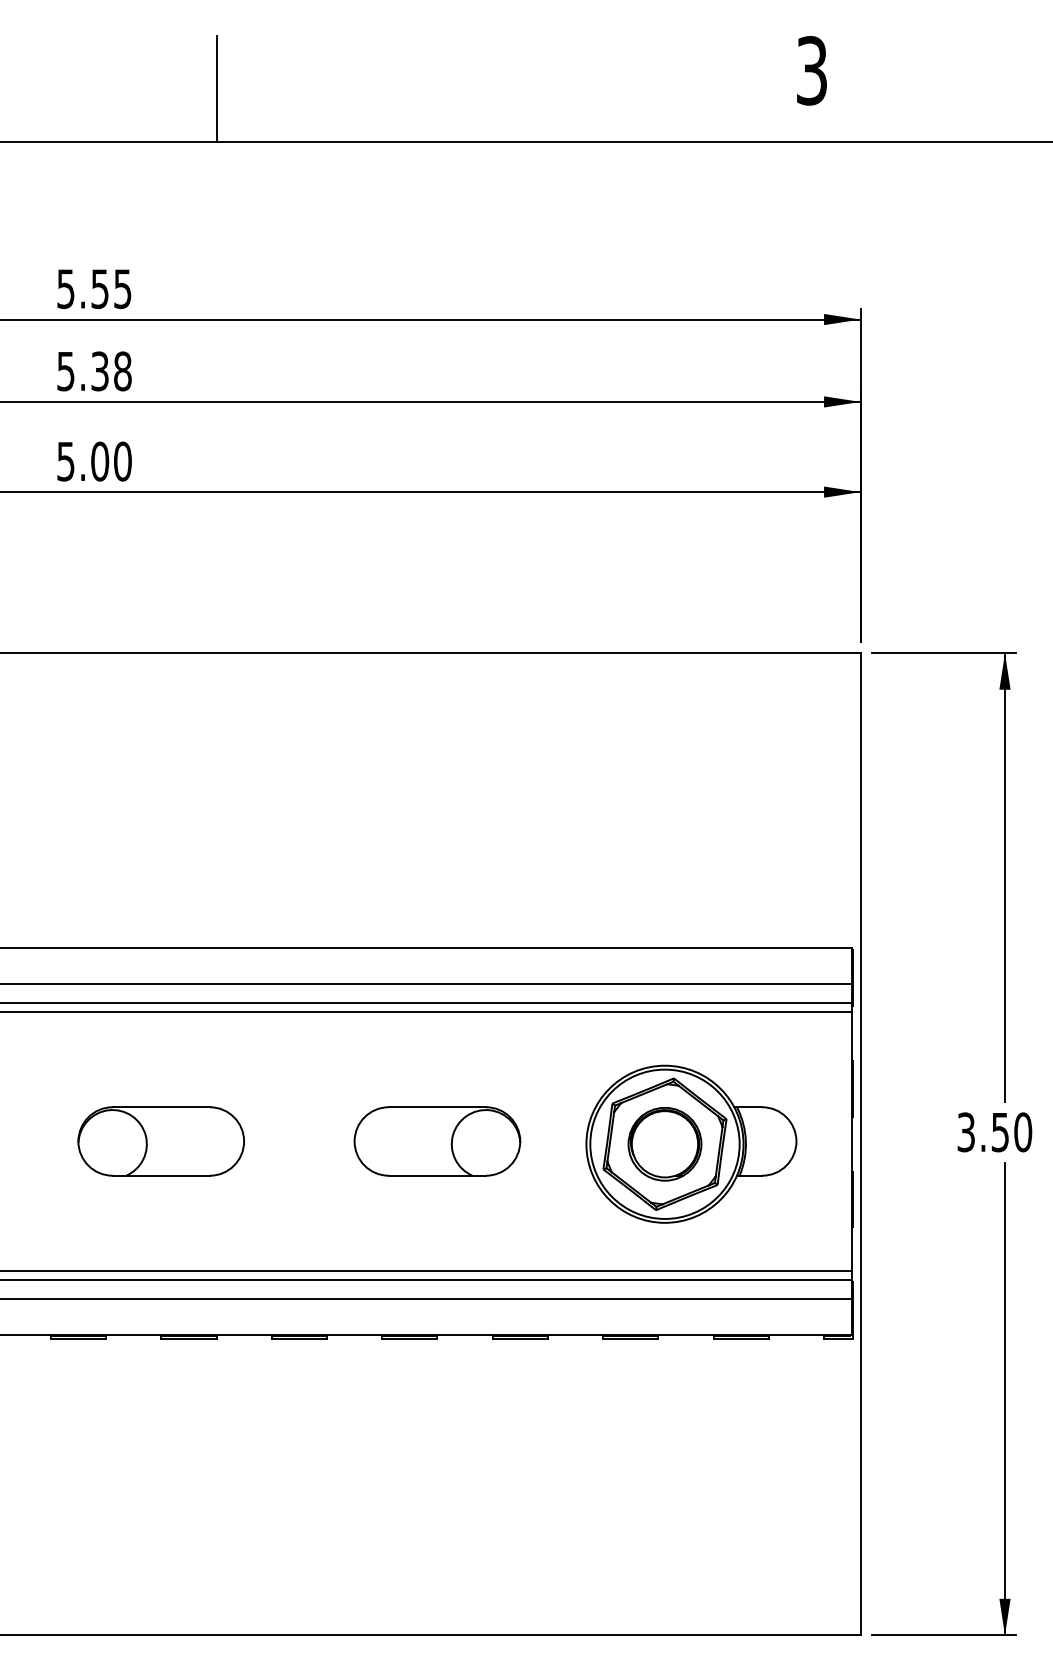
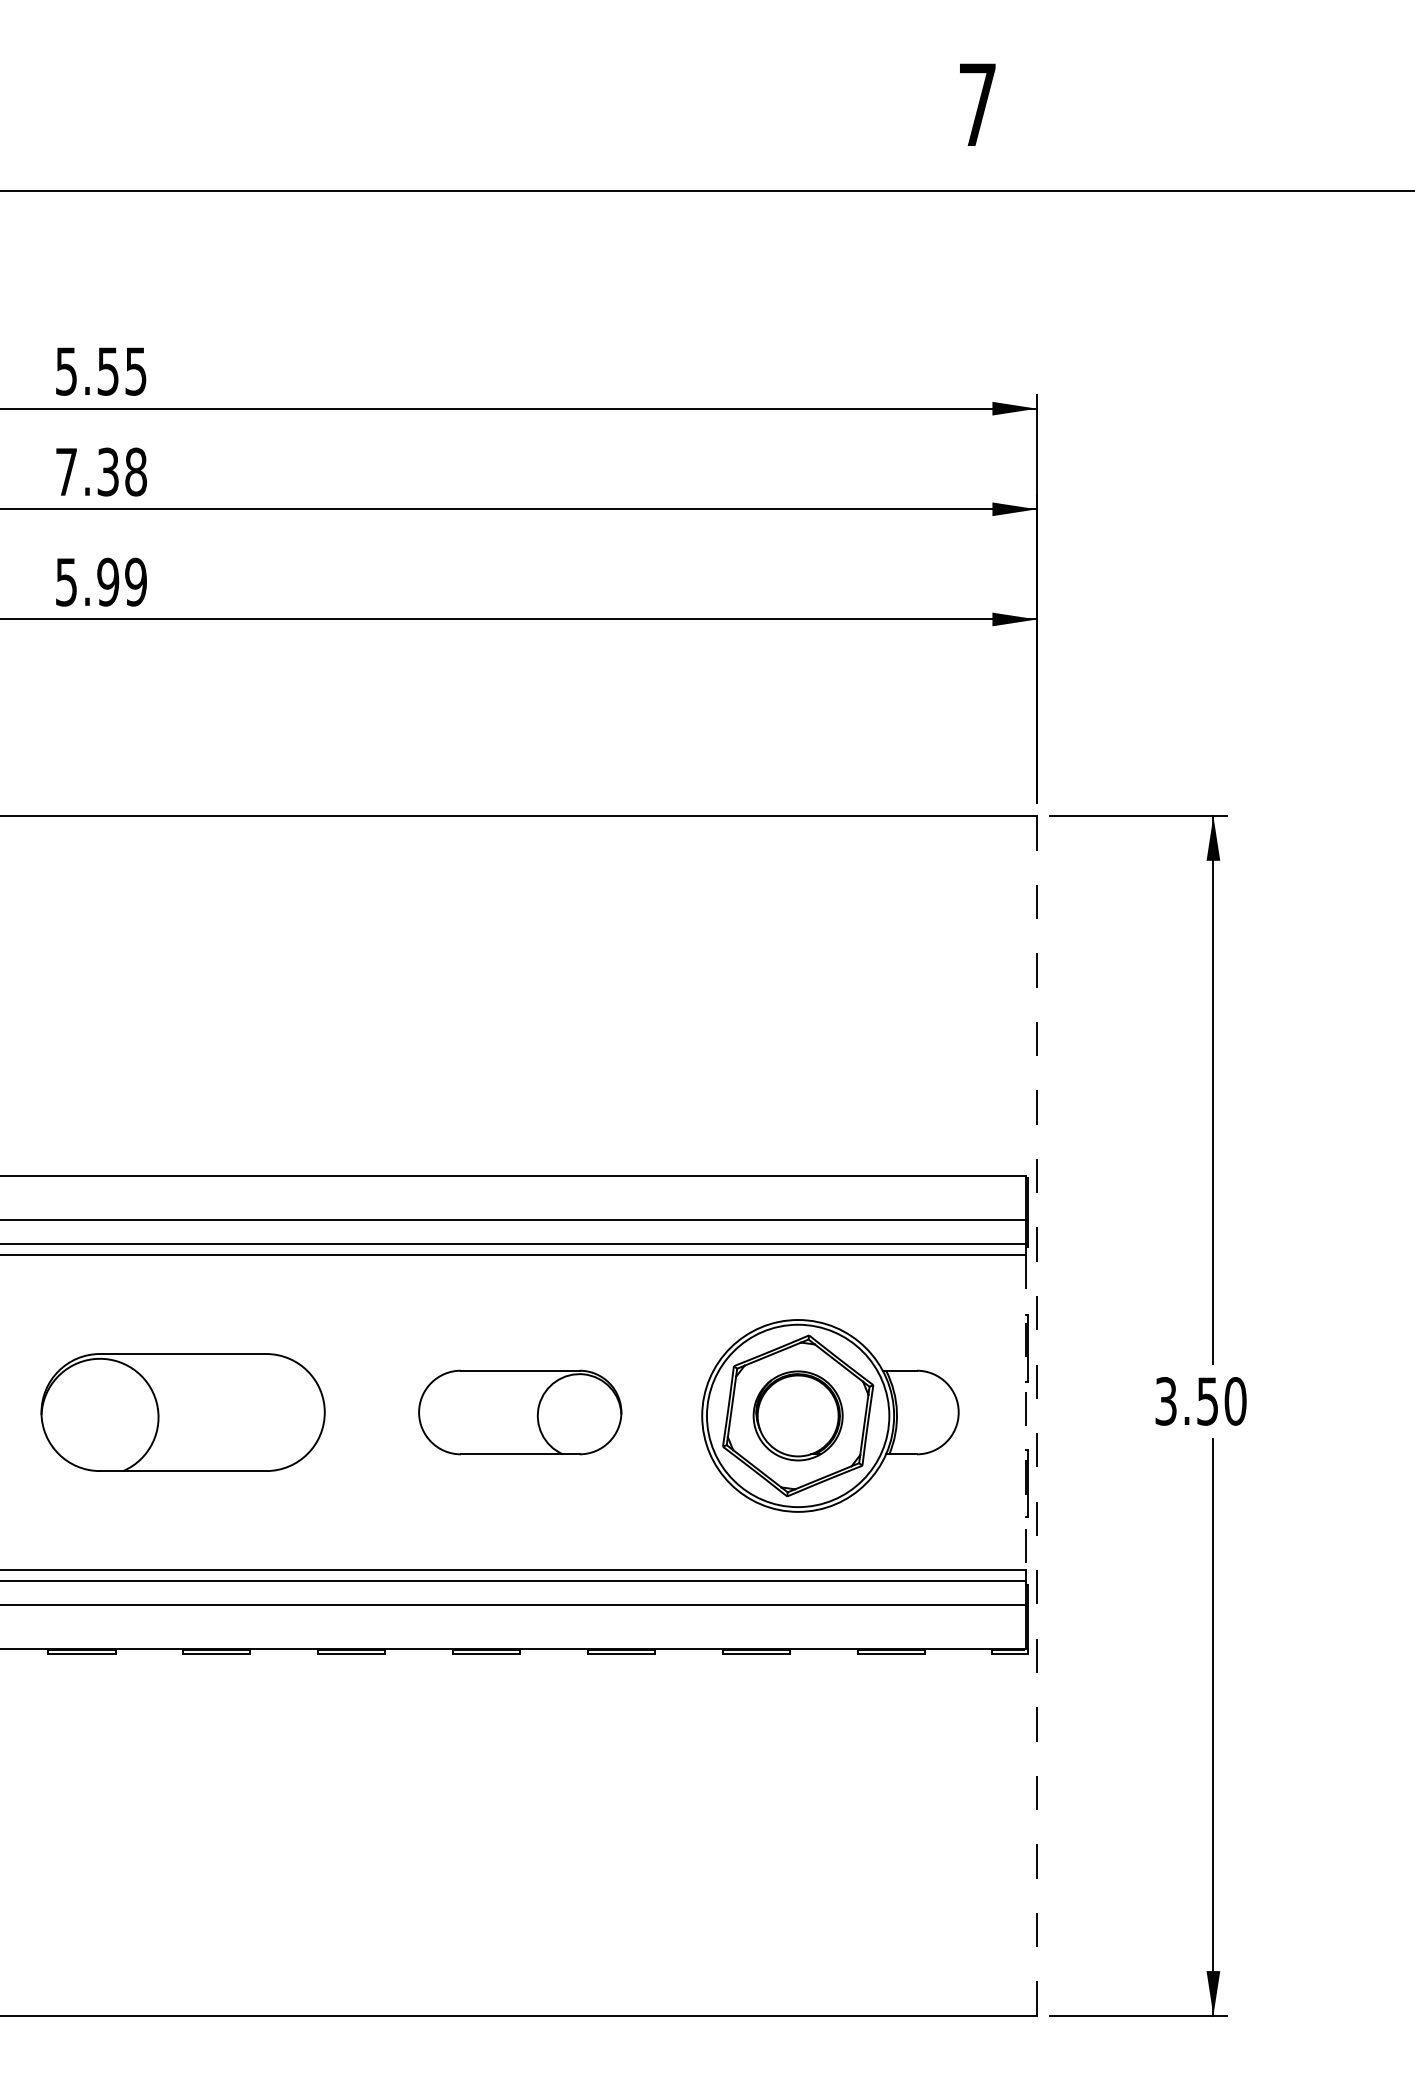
text: (811, 70) -> (977, 104), 3 -> 7
line: (216, 88) -> (250, 126), removed
text: (65, 371) -> (66, 472), 5.38 -> 7.38
text: (111, 461) -> (122, 581), 5.00 -> 5.99
part: (160, 1141) -> (182, 1412), size x1.4
line: (851, 1141) -> (1026, 1412), solid -> dashed
line: (860, 1143) -> (1036, 1415), solid -> dashed

